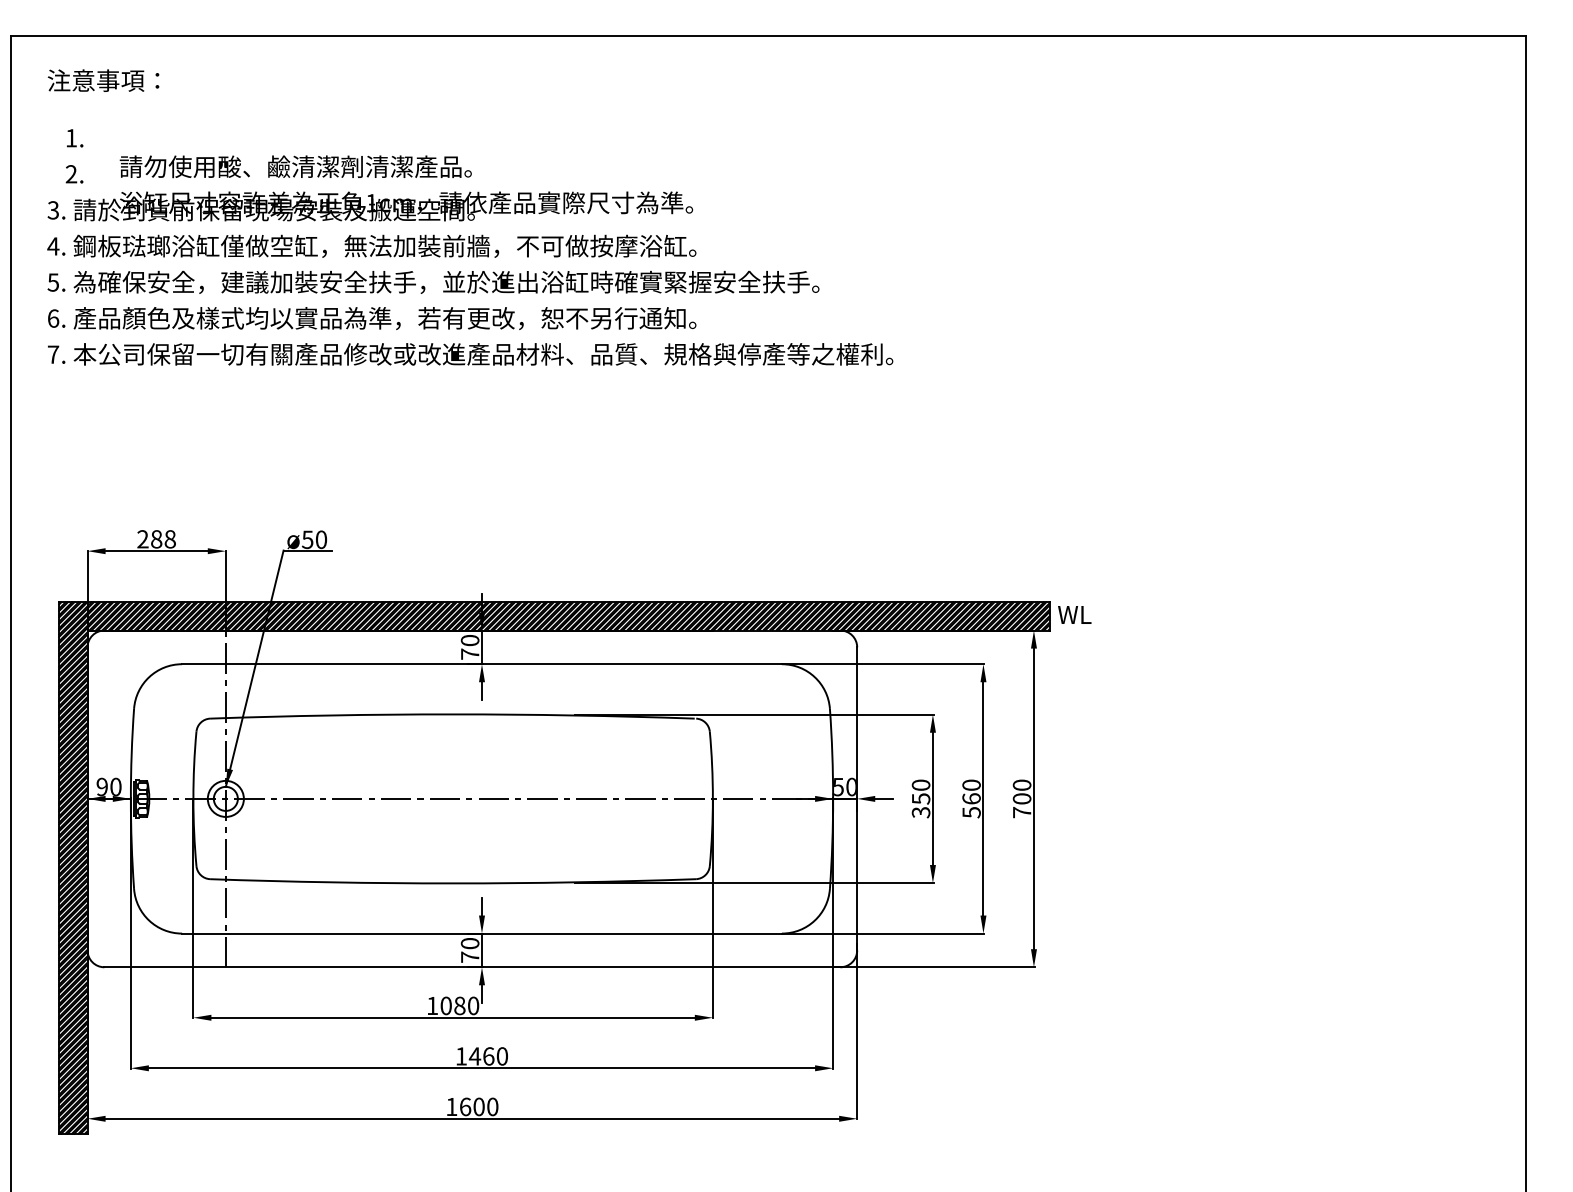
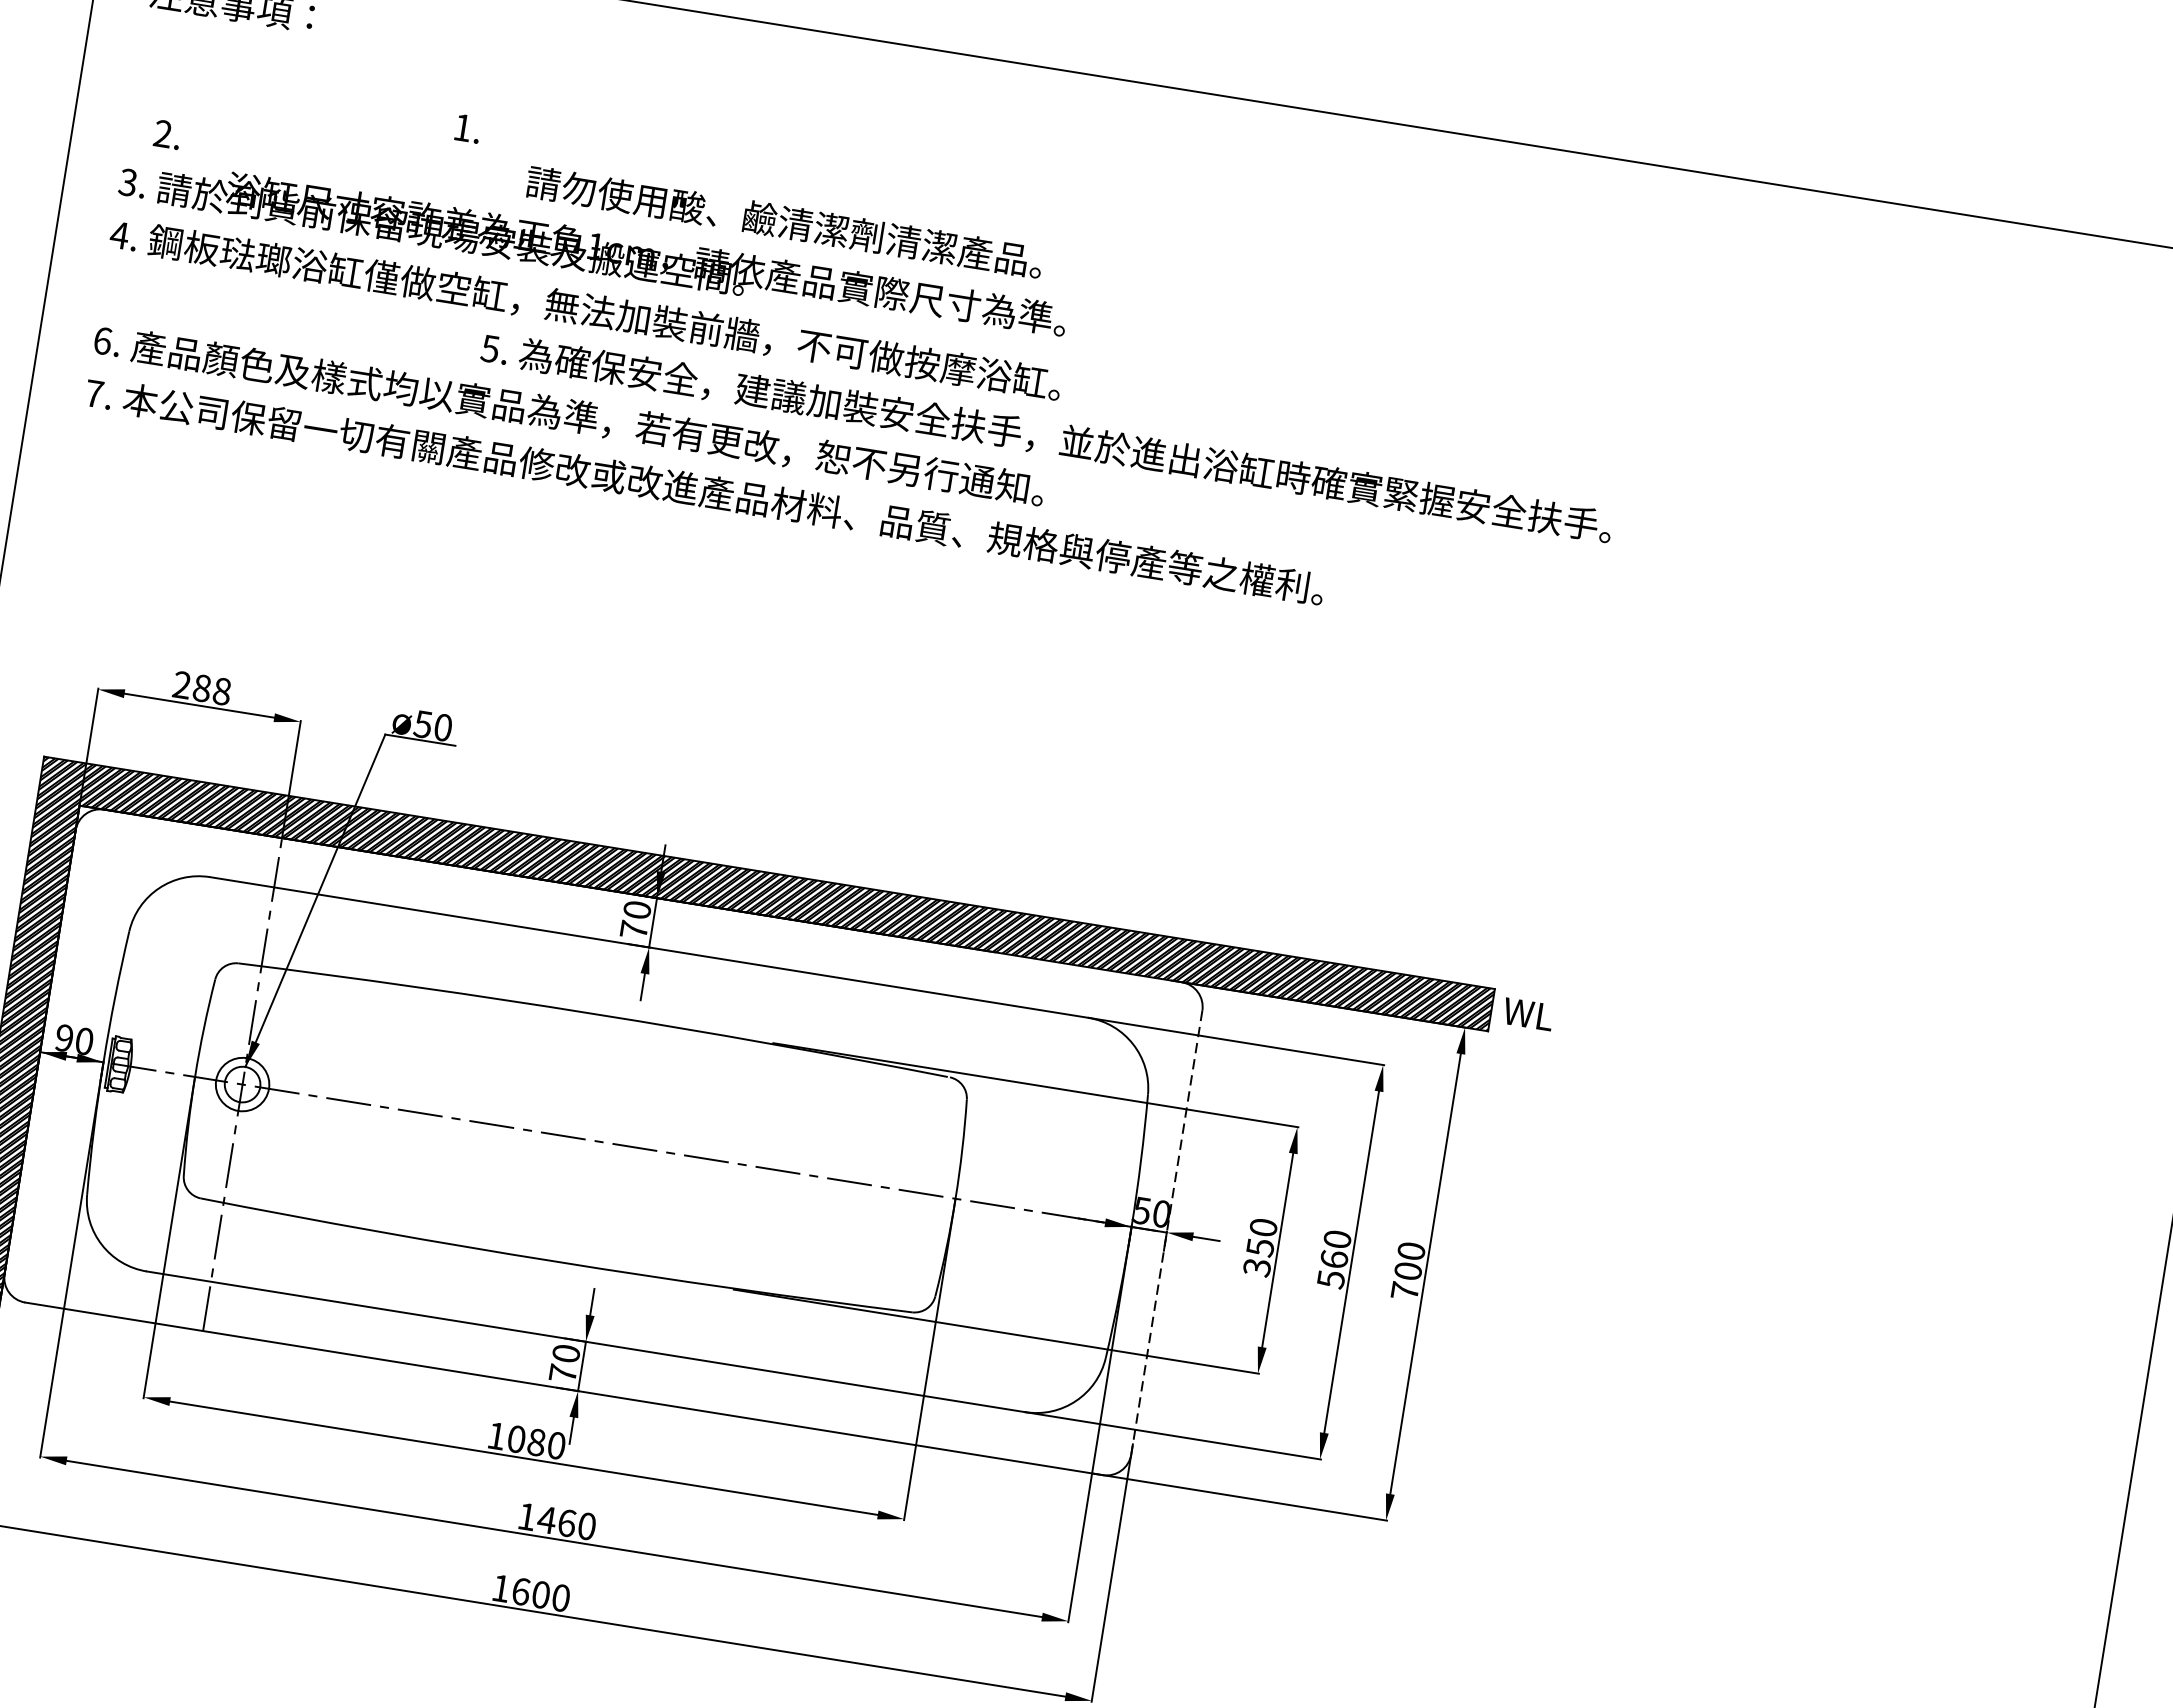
text: (269, 153) -> (749, 196), moved
text: (433, 281) -> (1047, 436), moved
line: (857, 798) -> (1167, 1232), solid -> dashed

